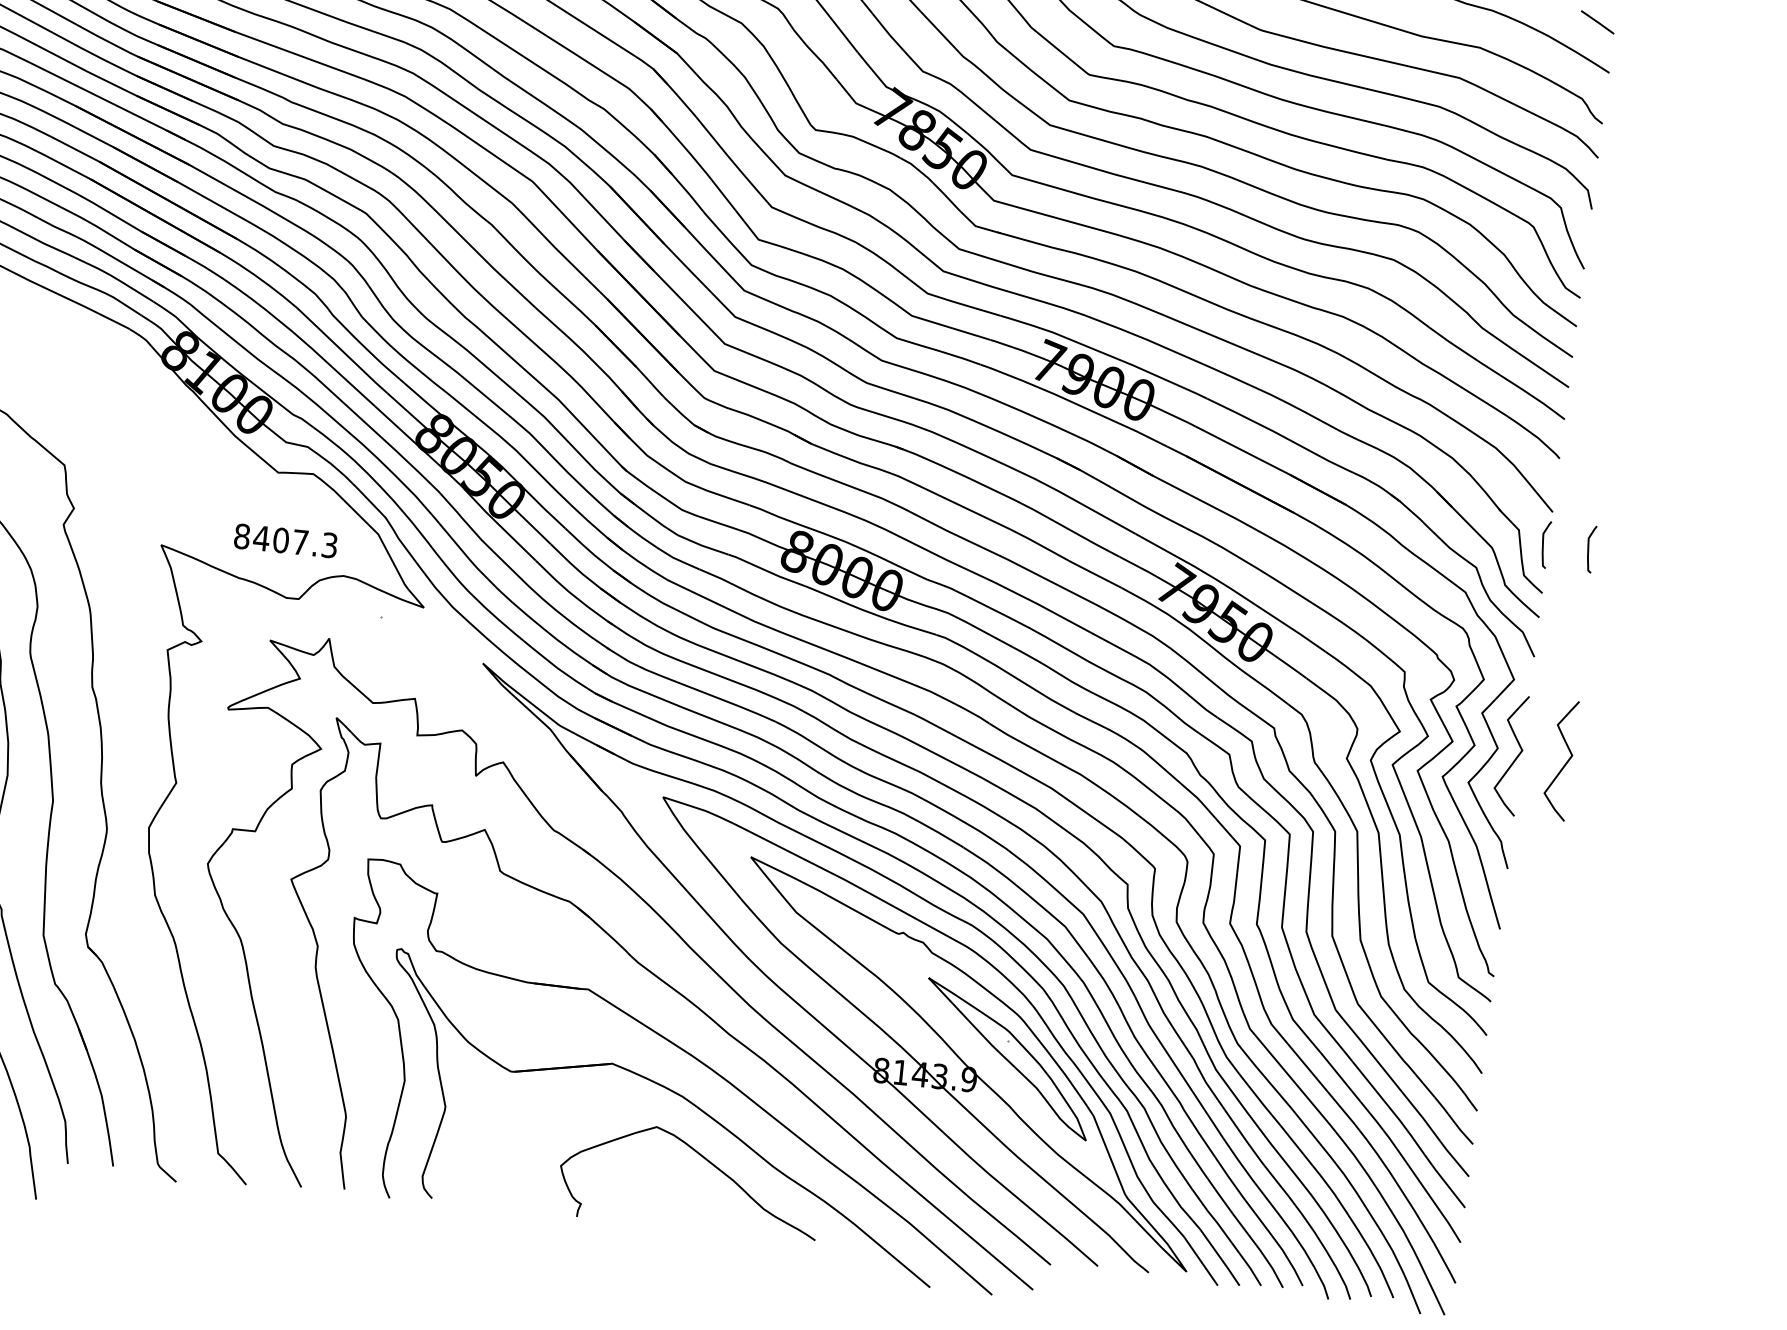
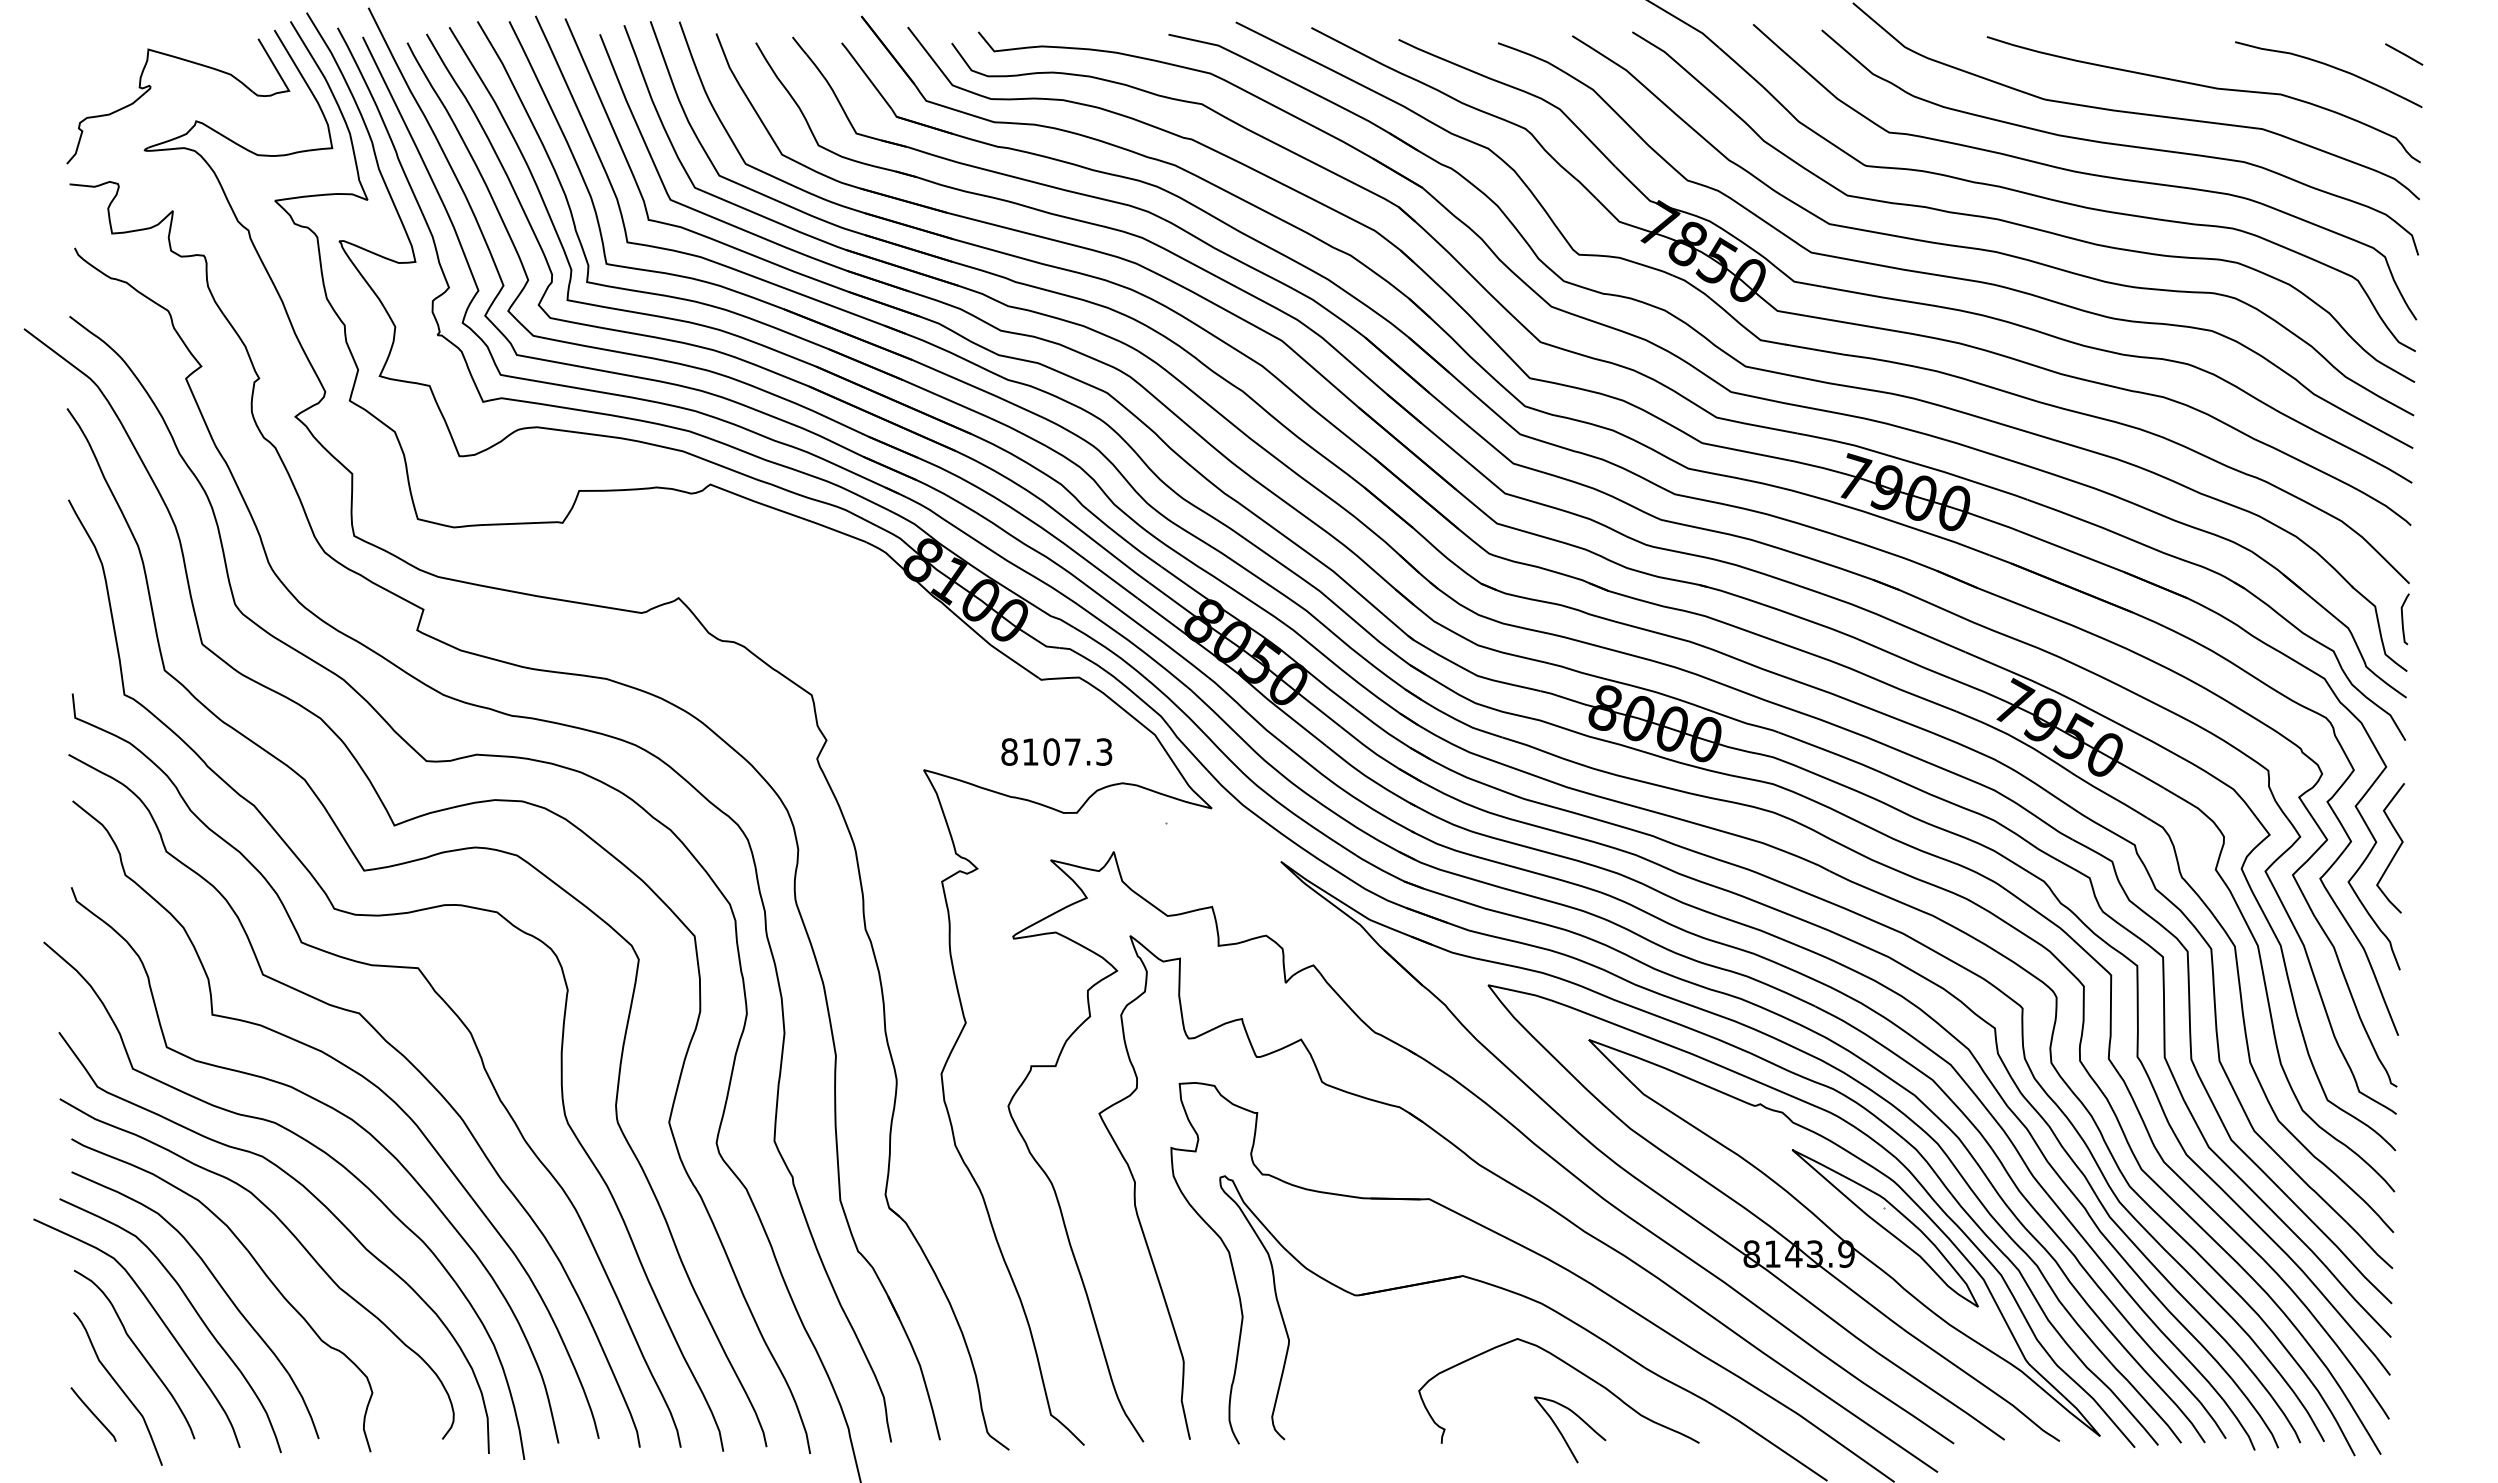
text: (261, 537) -> (1030, 751), 8407.3 -> 8107.3
curve: (1589, 549) -> (2452, 619), removed
curve: (1564, 763) -> (2449, 851), removed
curve: (690, 1220) -> (1563, 1435), added

